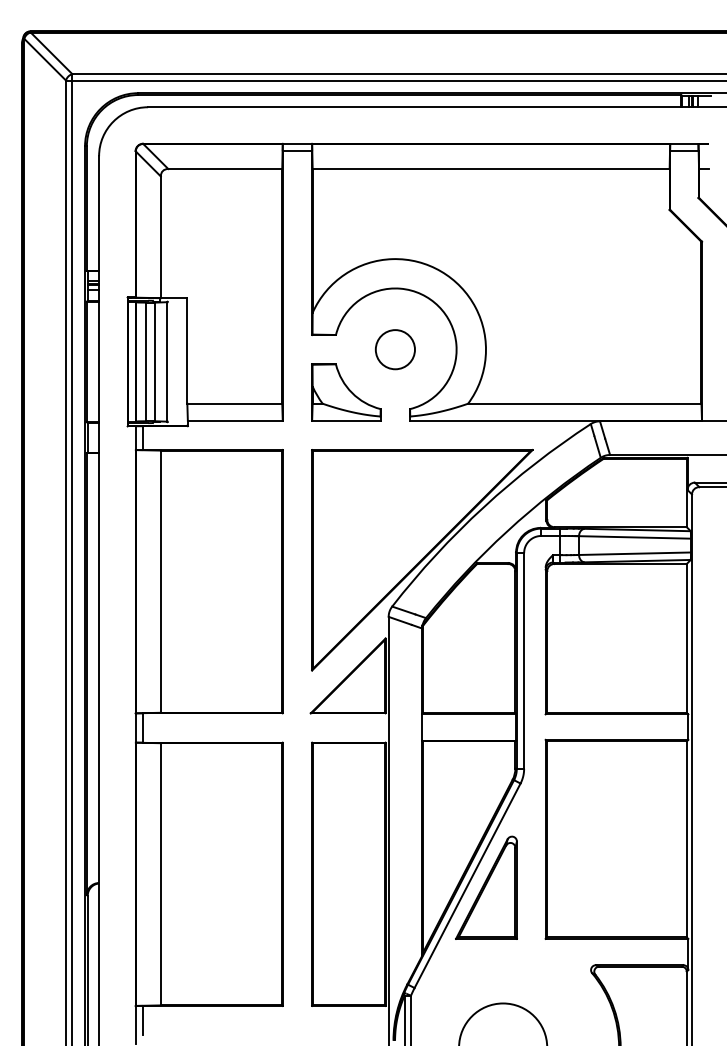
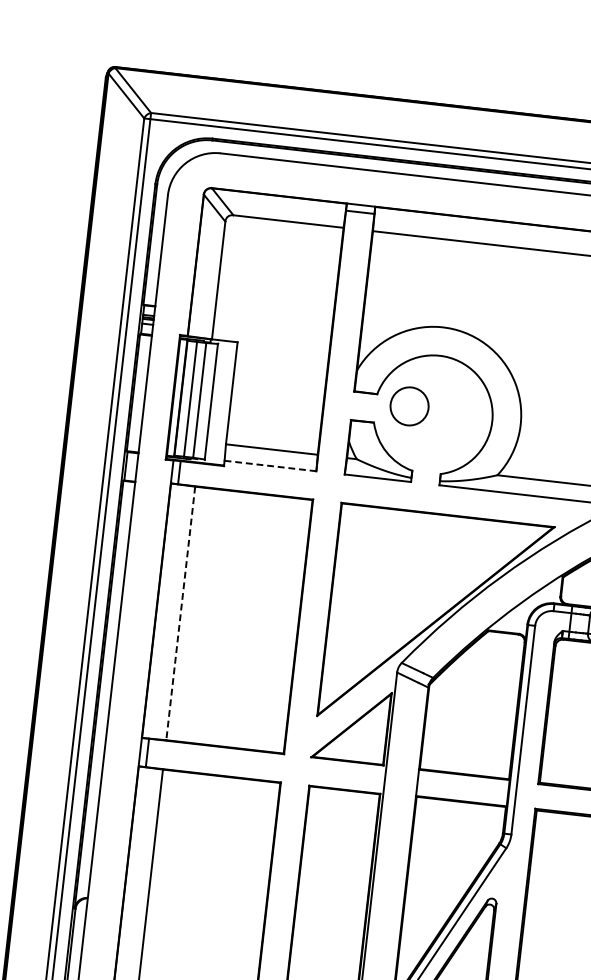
circle: (394, 349) -> (408, 406), moved
line: (235, 420) -> (270, 465), solid -> dashed
line: (160, 582) -> (180, 614), solid -> dashed

